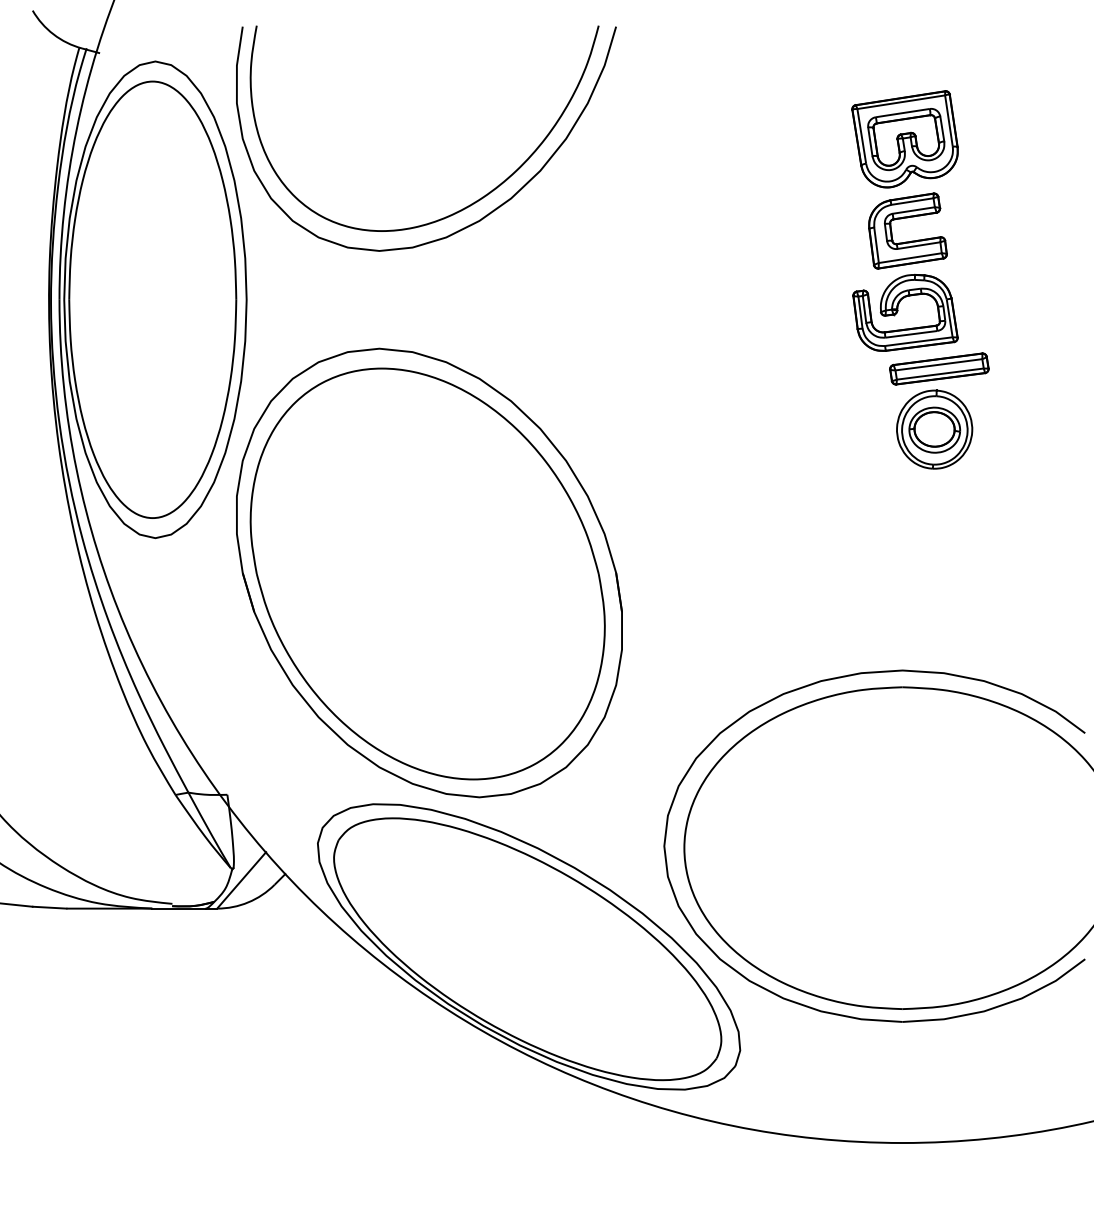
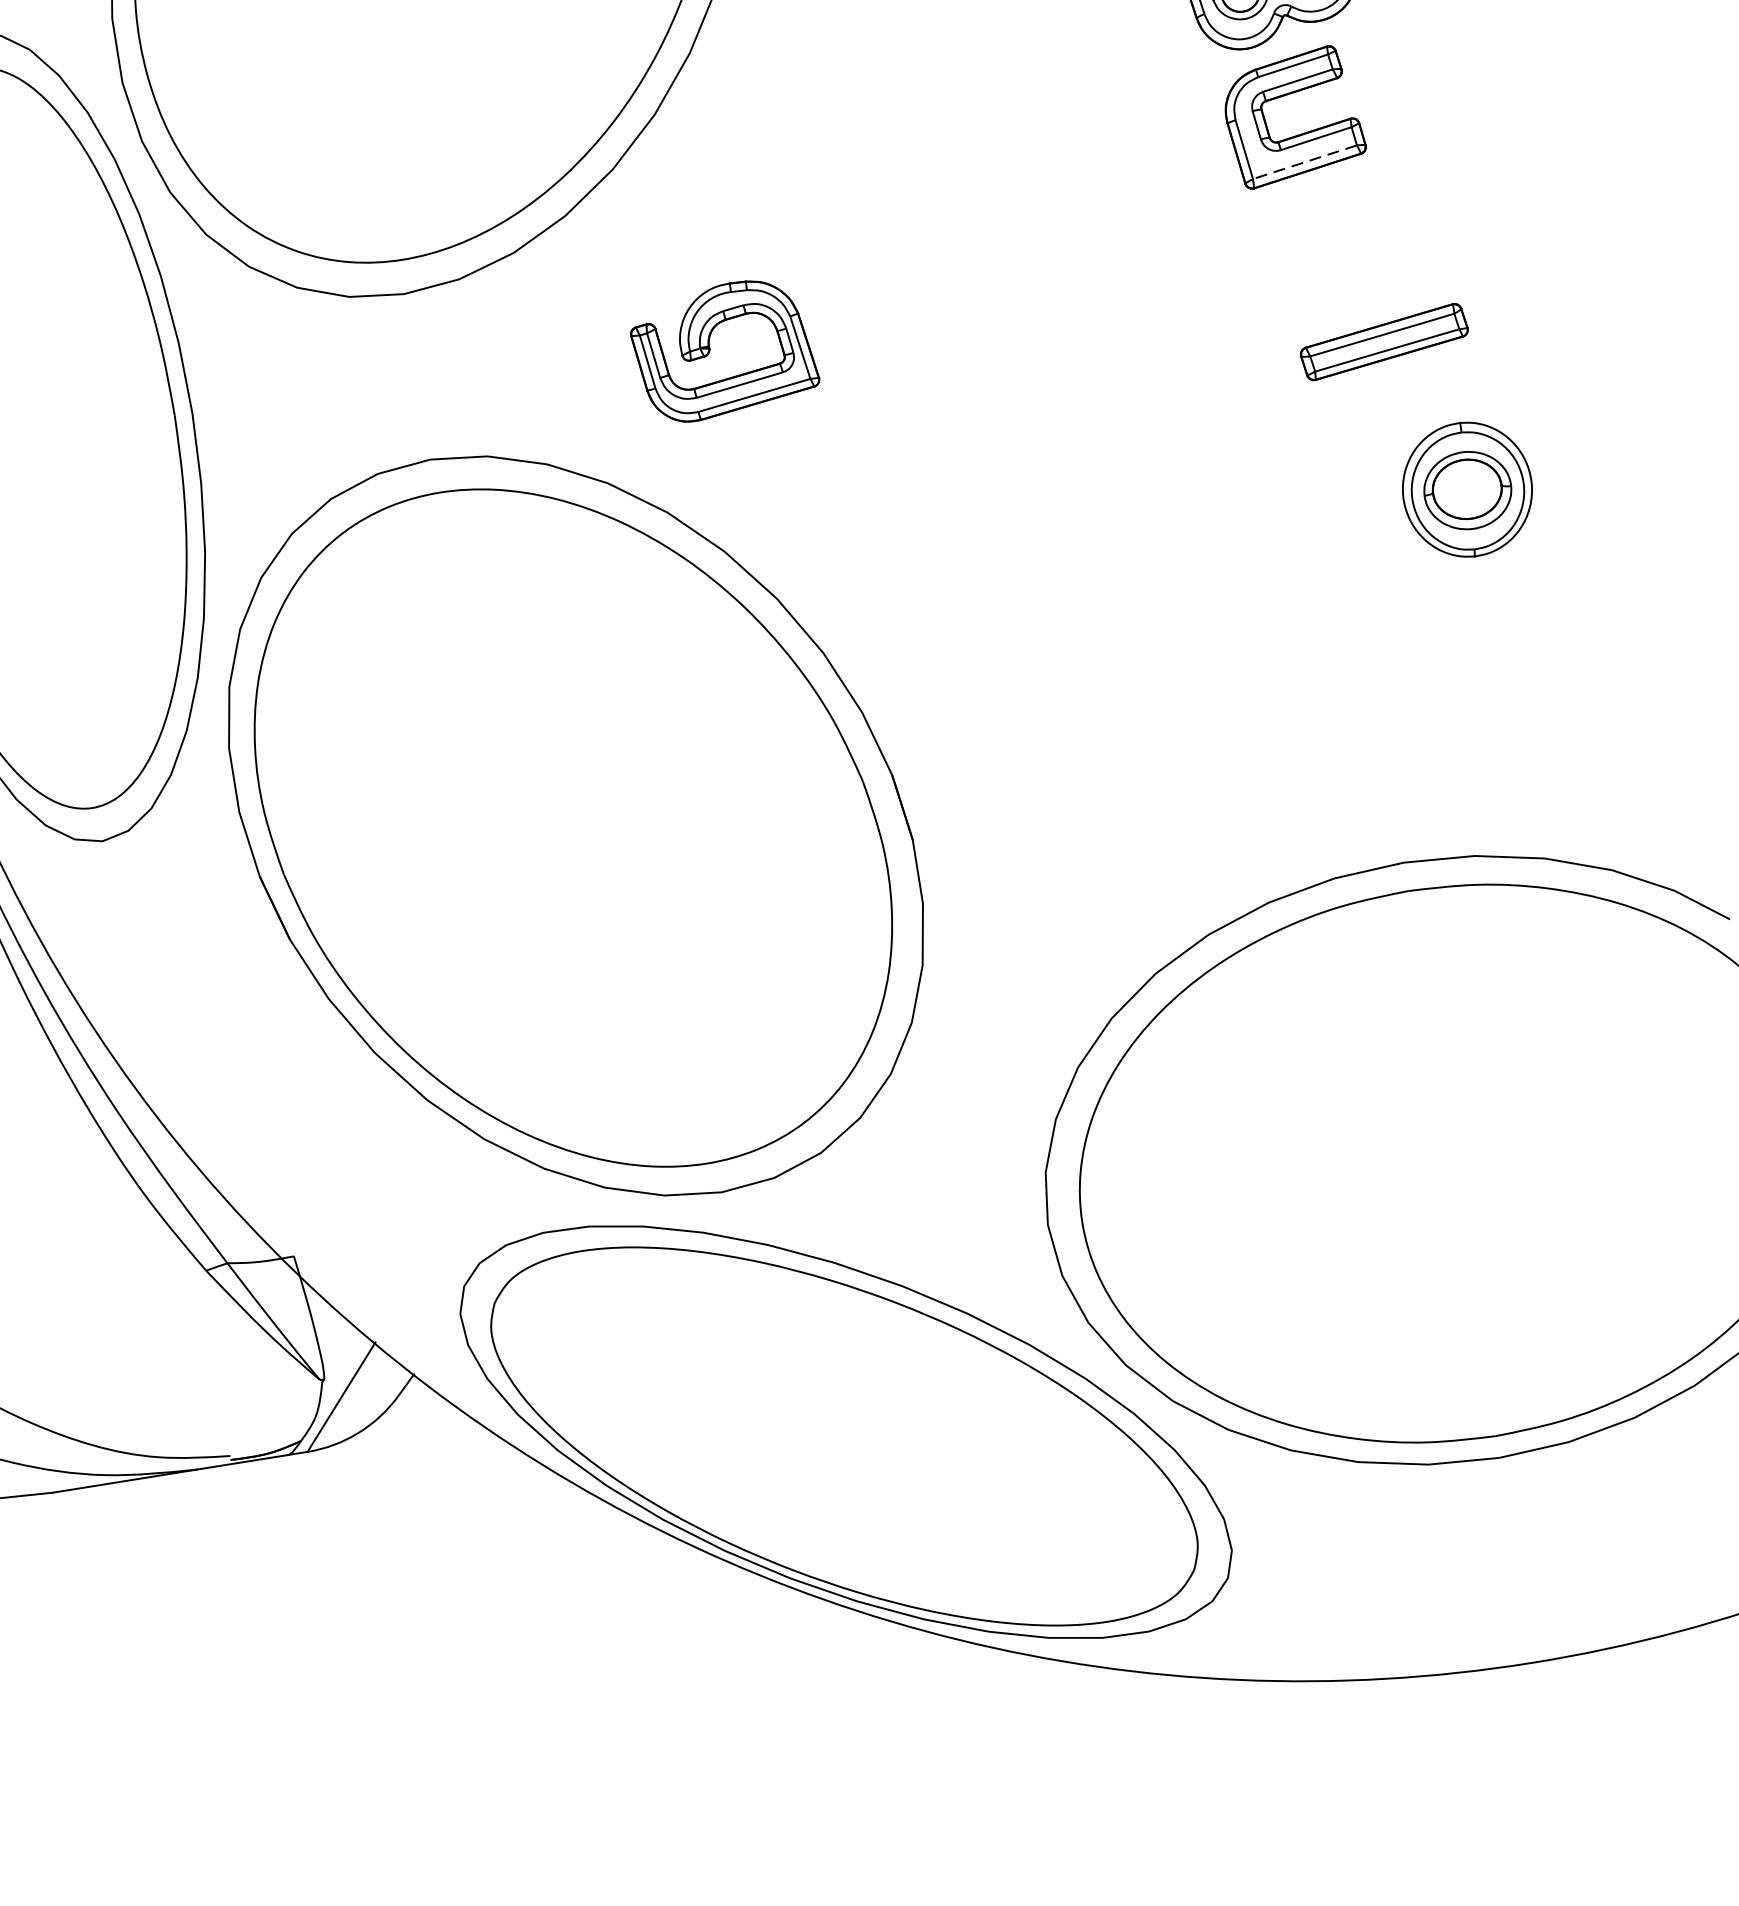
line: (910, 258) -> (1305, 162), solid -> dashed
part: (898, 311) -> (711, 349), moved
part: (934, 429) -> (1467, 489), moved

